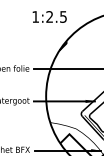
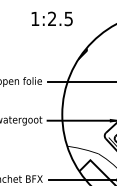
text: (49, 16) -> (51, 18), moved

